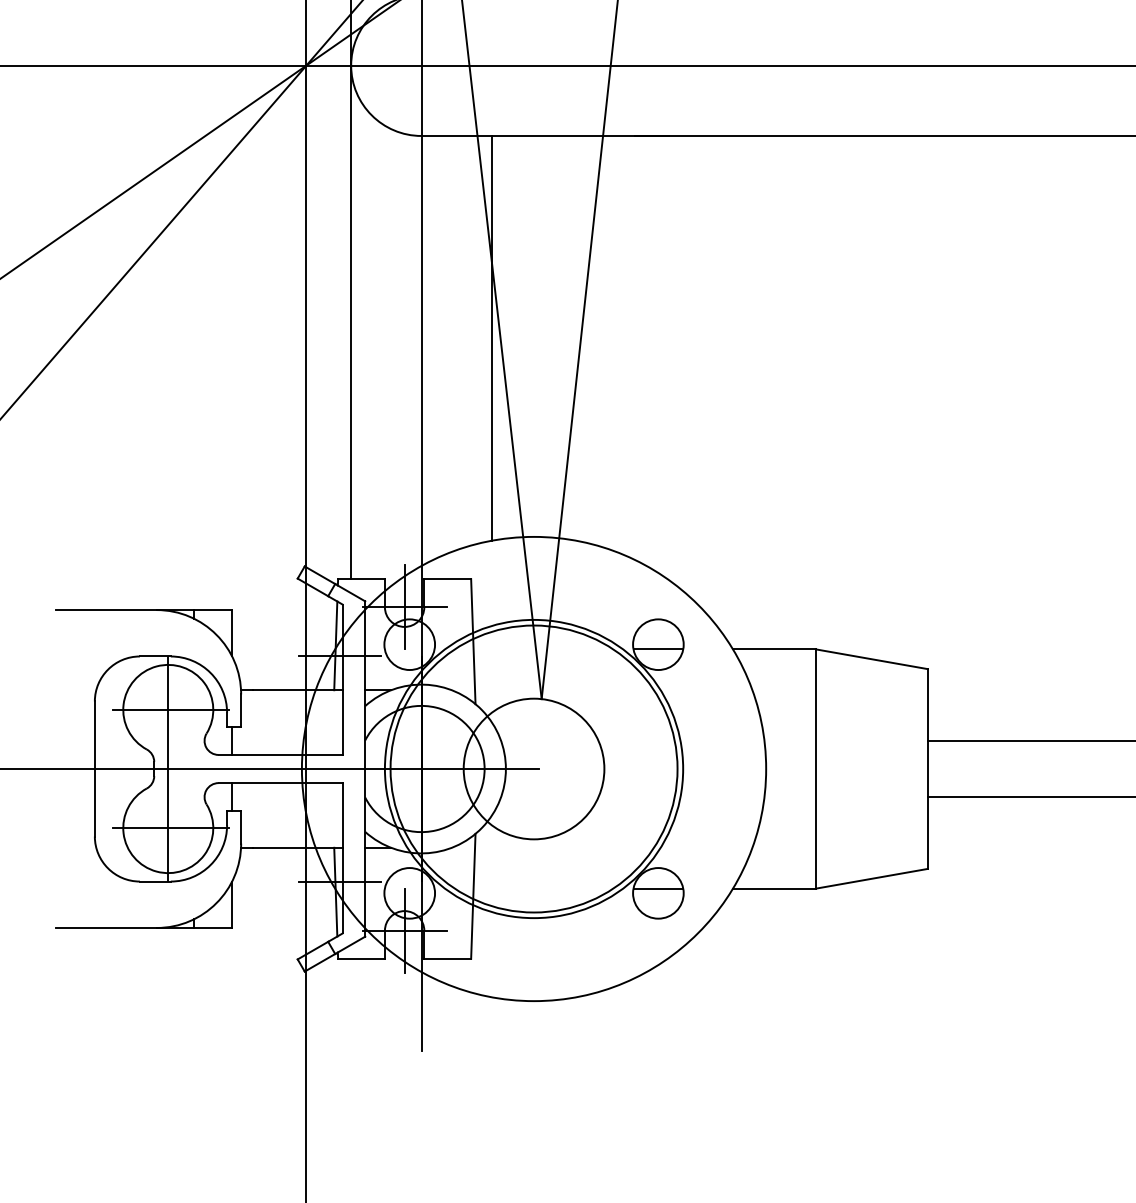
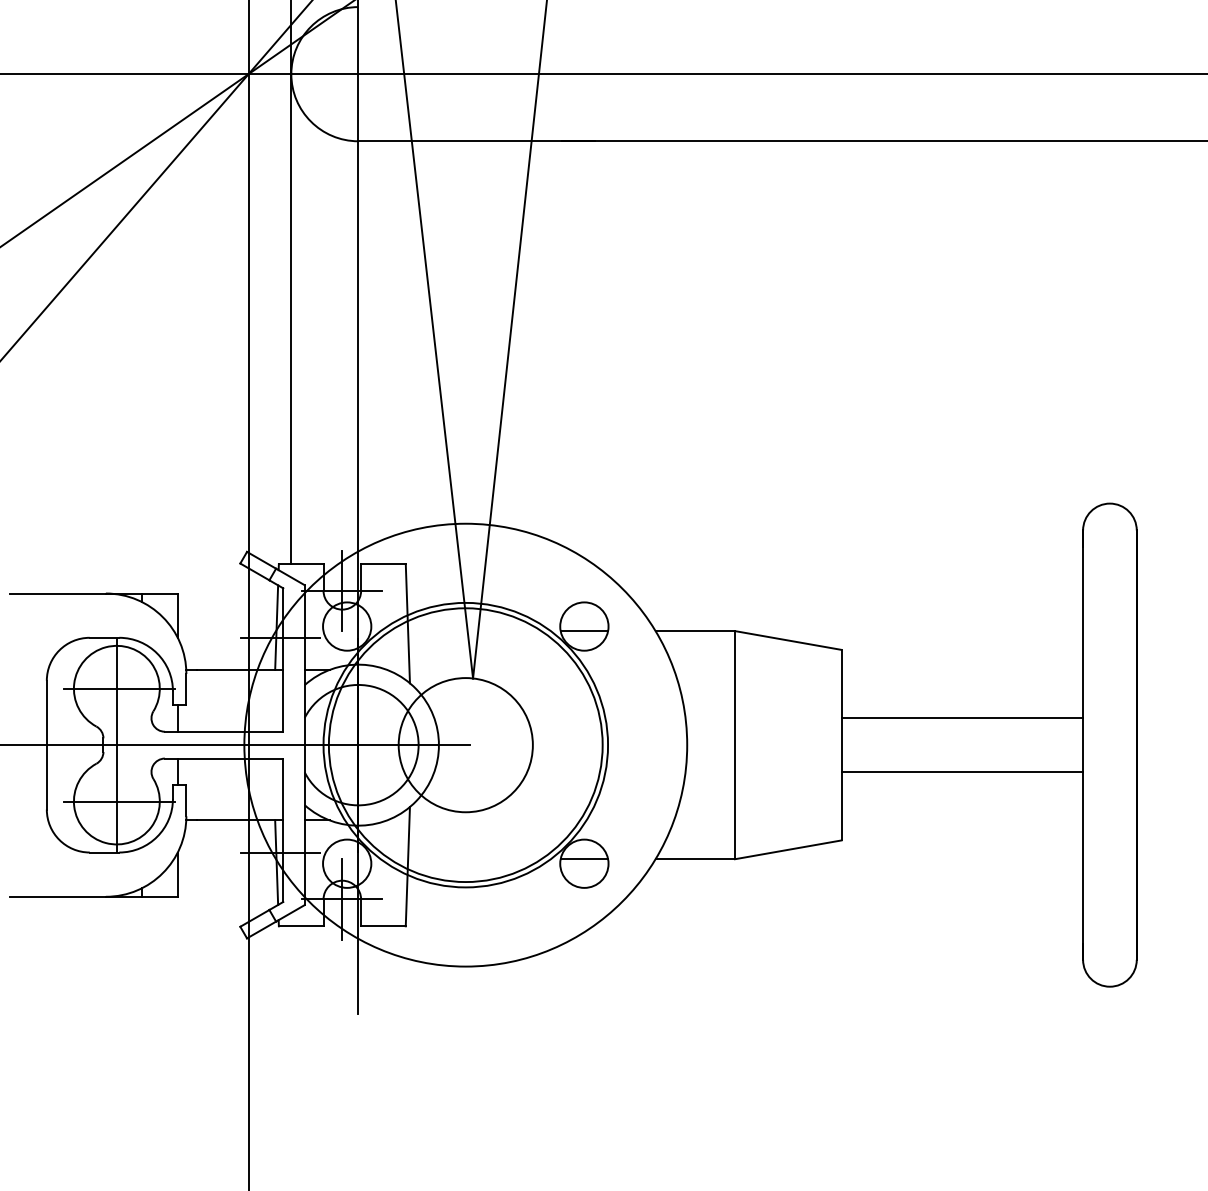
line: (491, 338) -> (425, 334), removed

